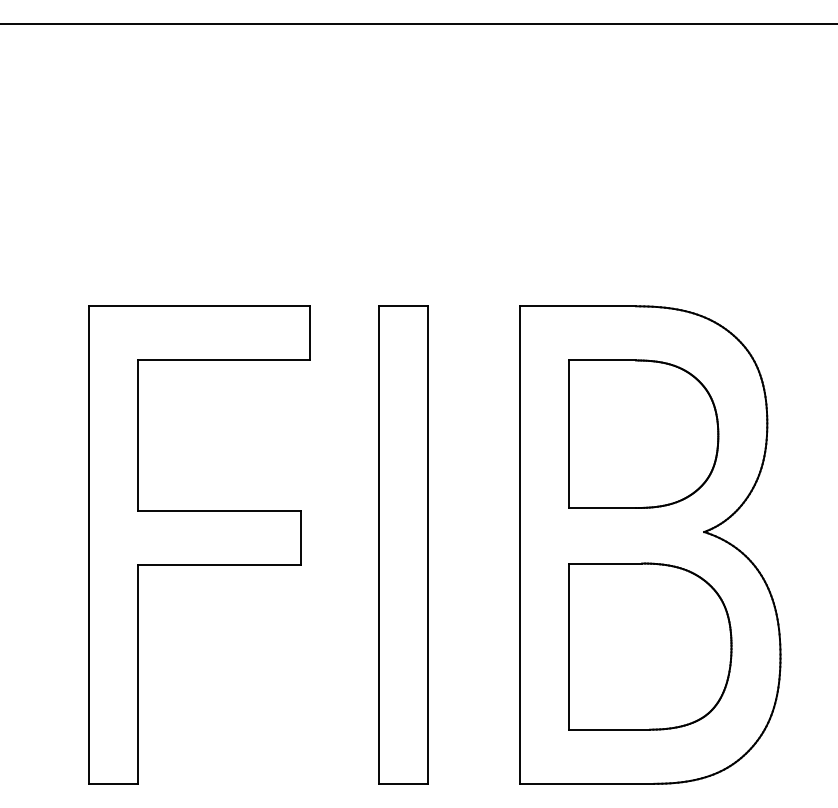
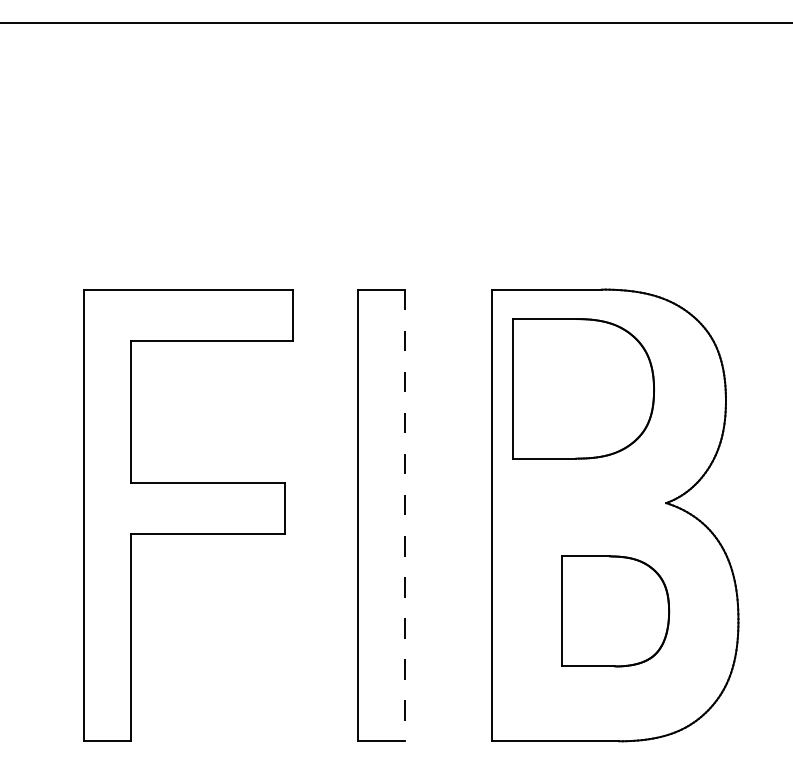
part: (643, 433) -> (583, 388), moved
line: (427, 545) -> (404, 515), solid -> dashed
part: (650, 646) -> (615, 611), size x0.7

